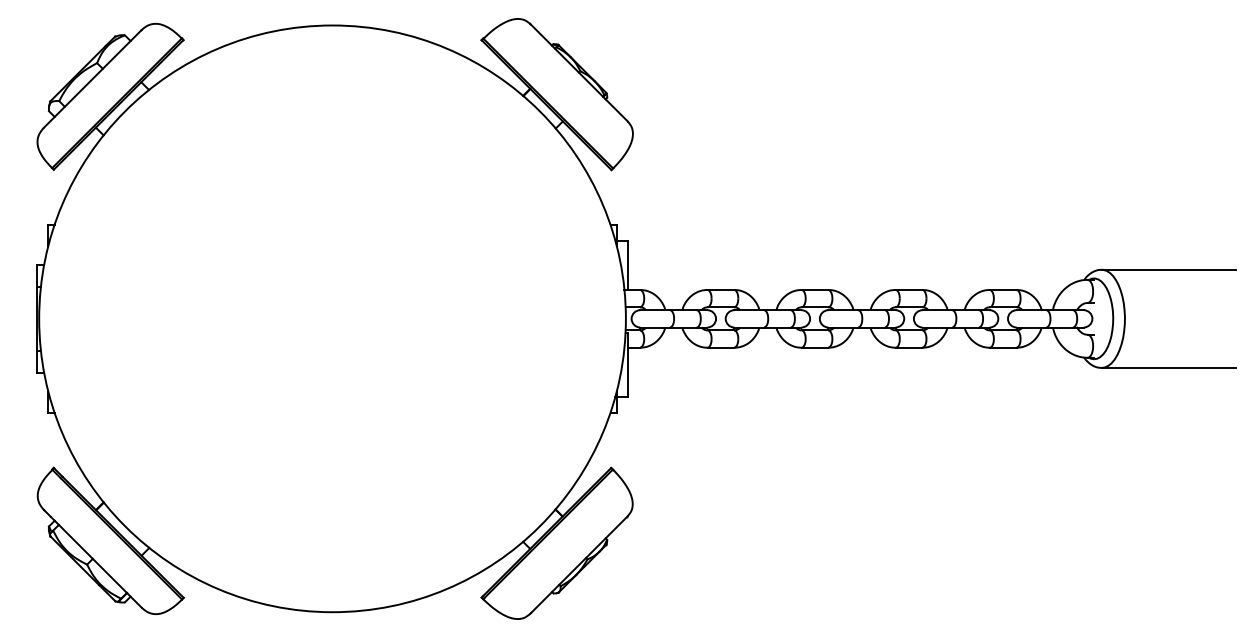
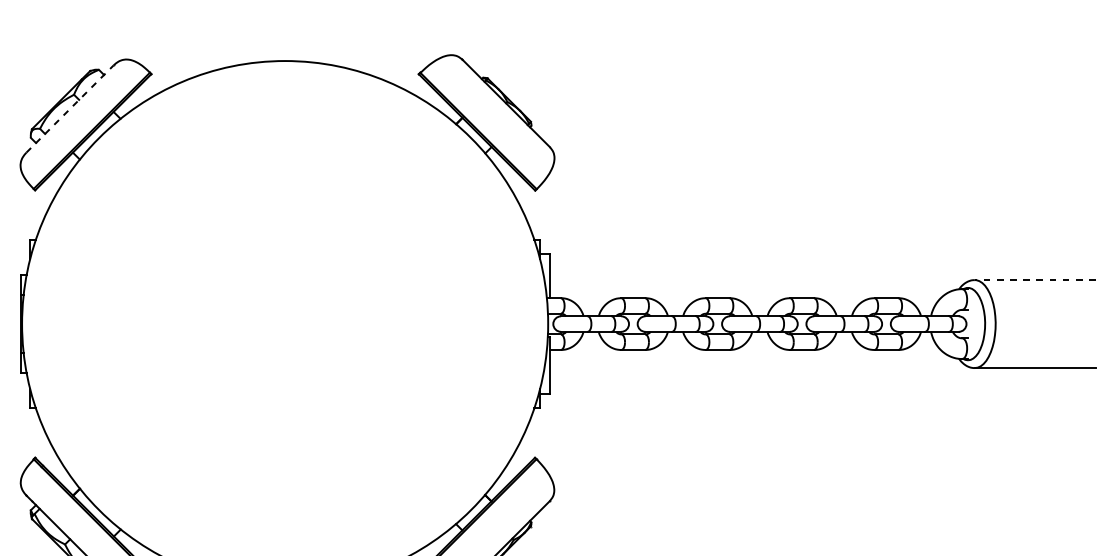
line: (92, 79) -> (69, 109), solid -> dashed
line: (1168, 269) -> (1034, 279), solid -> dashed

